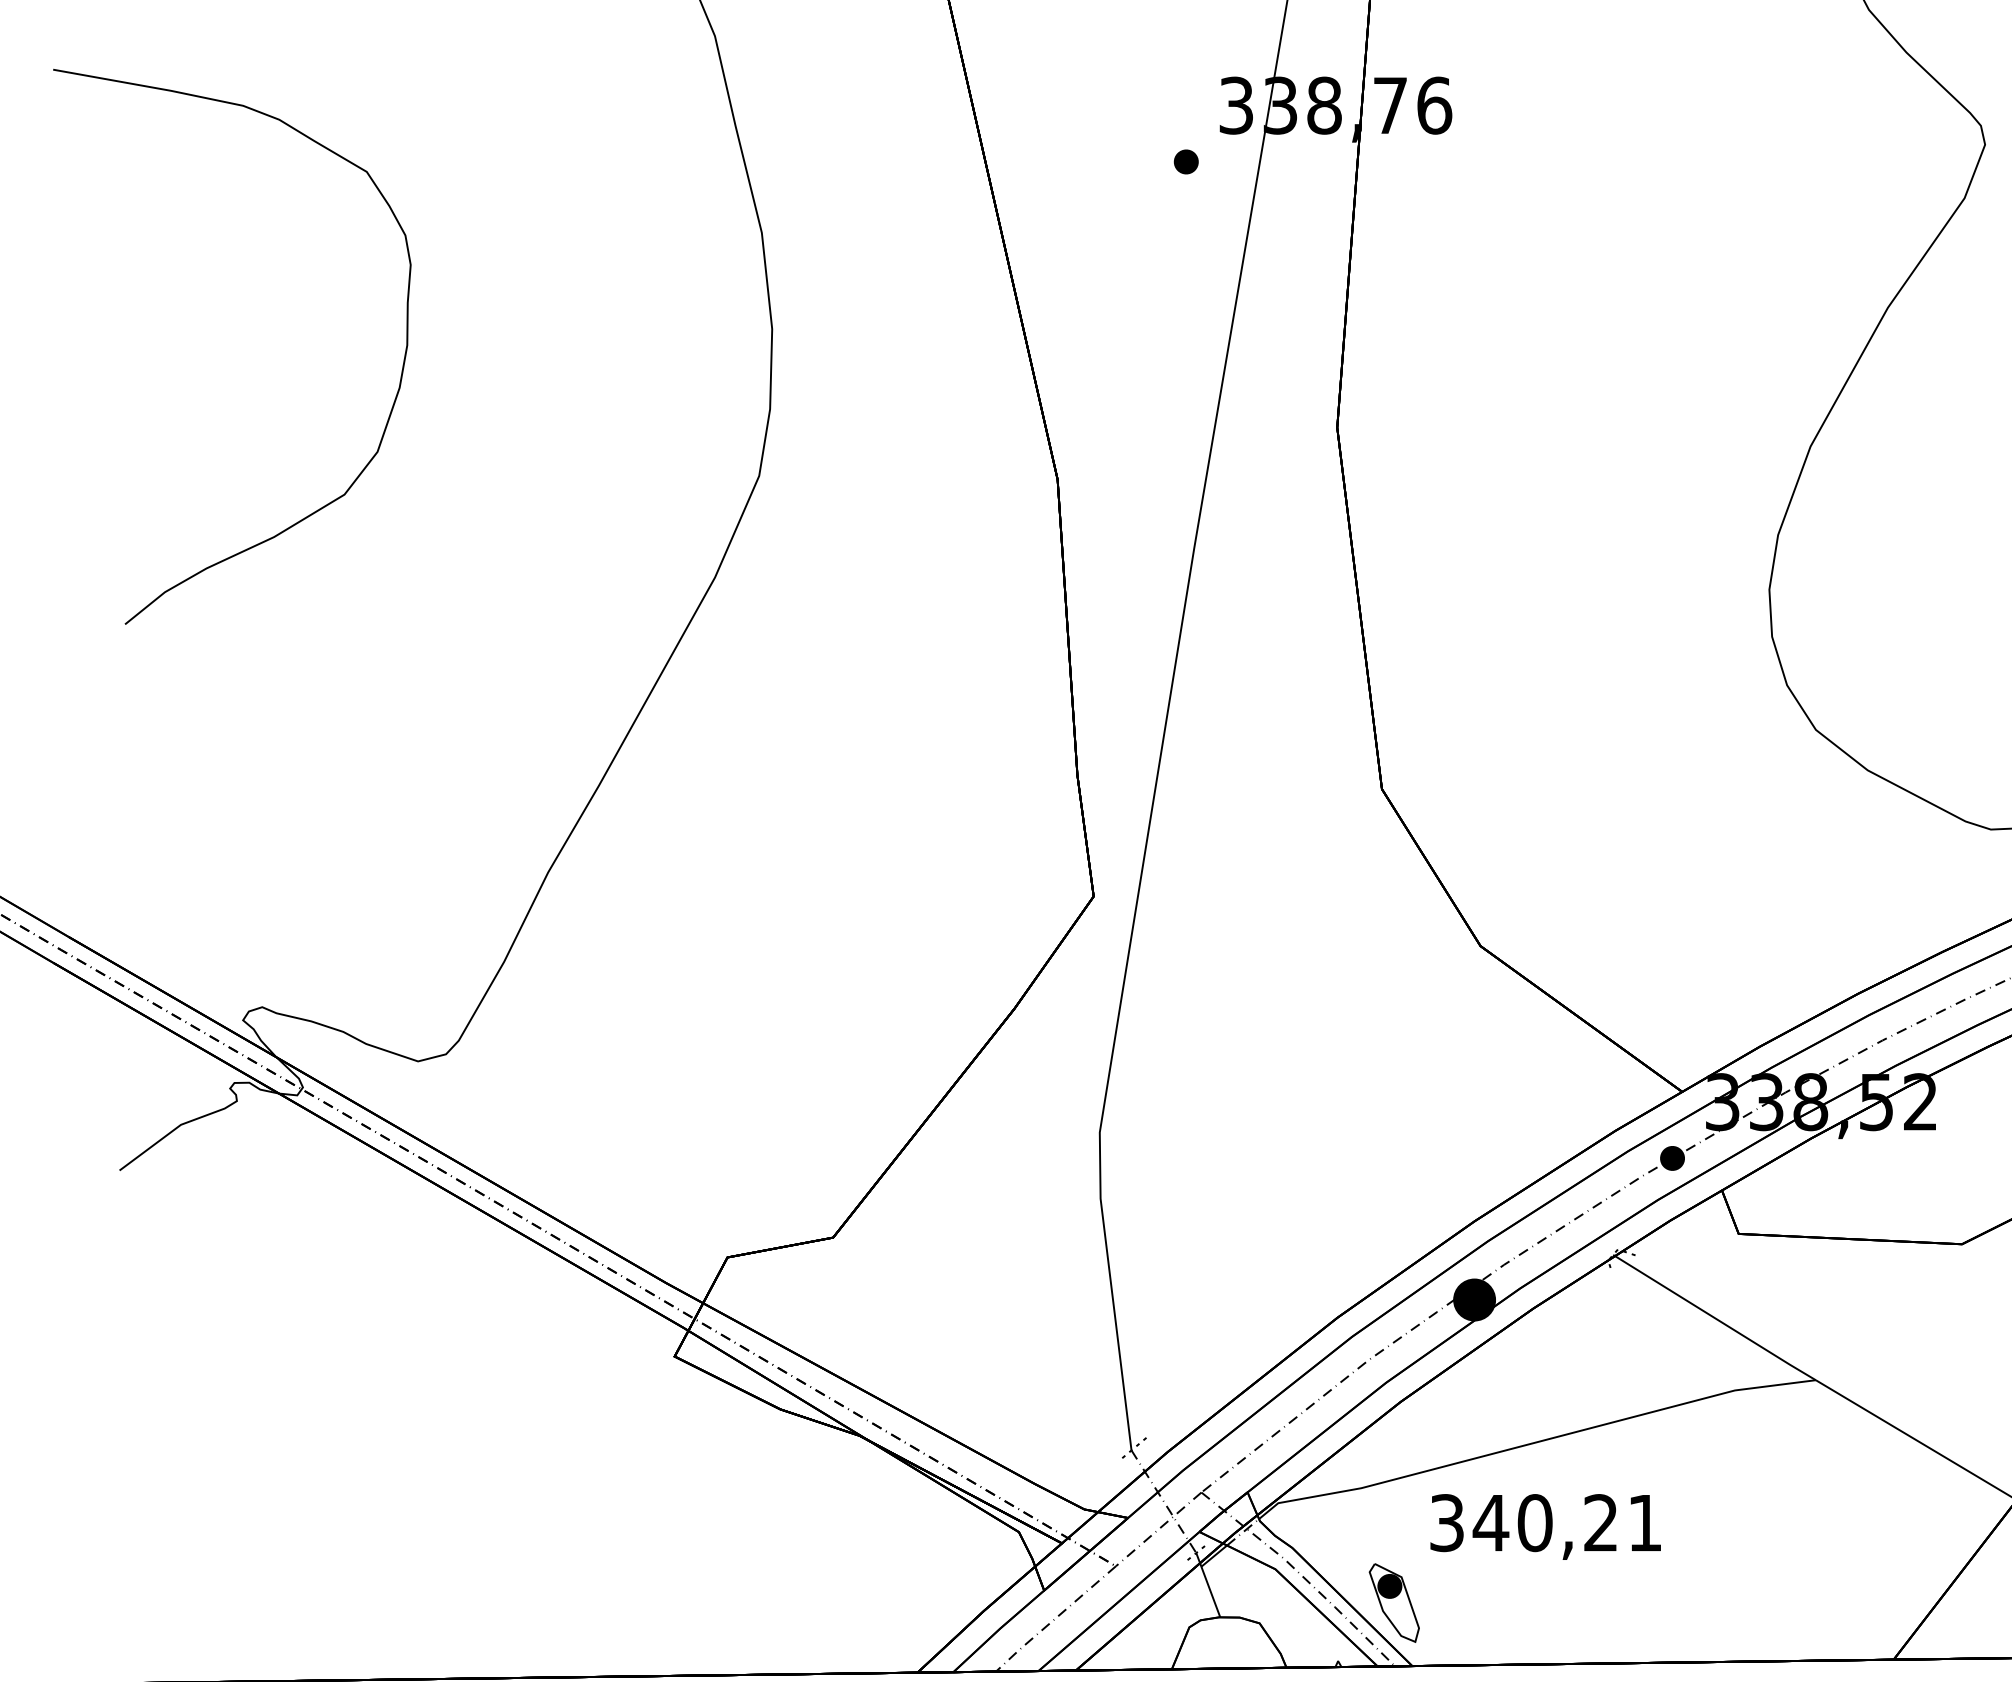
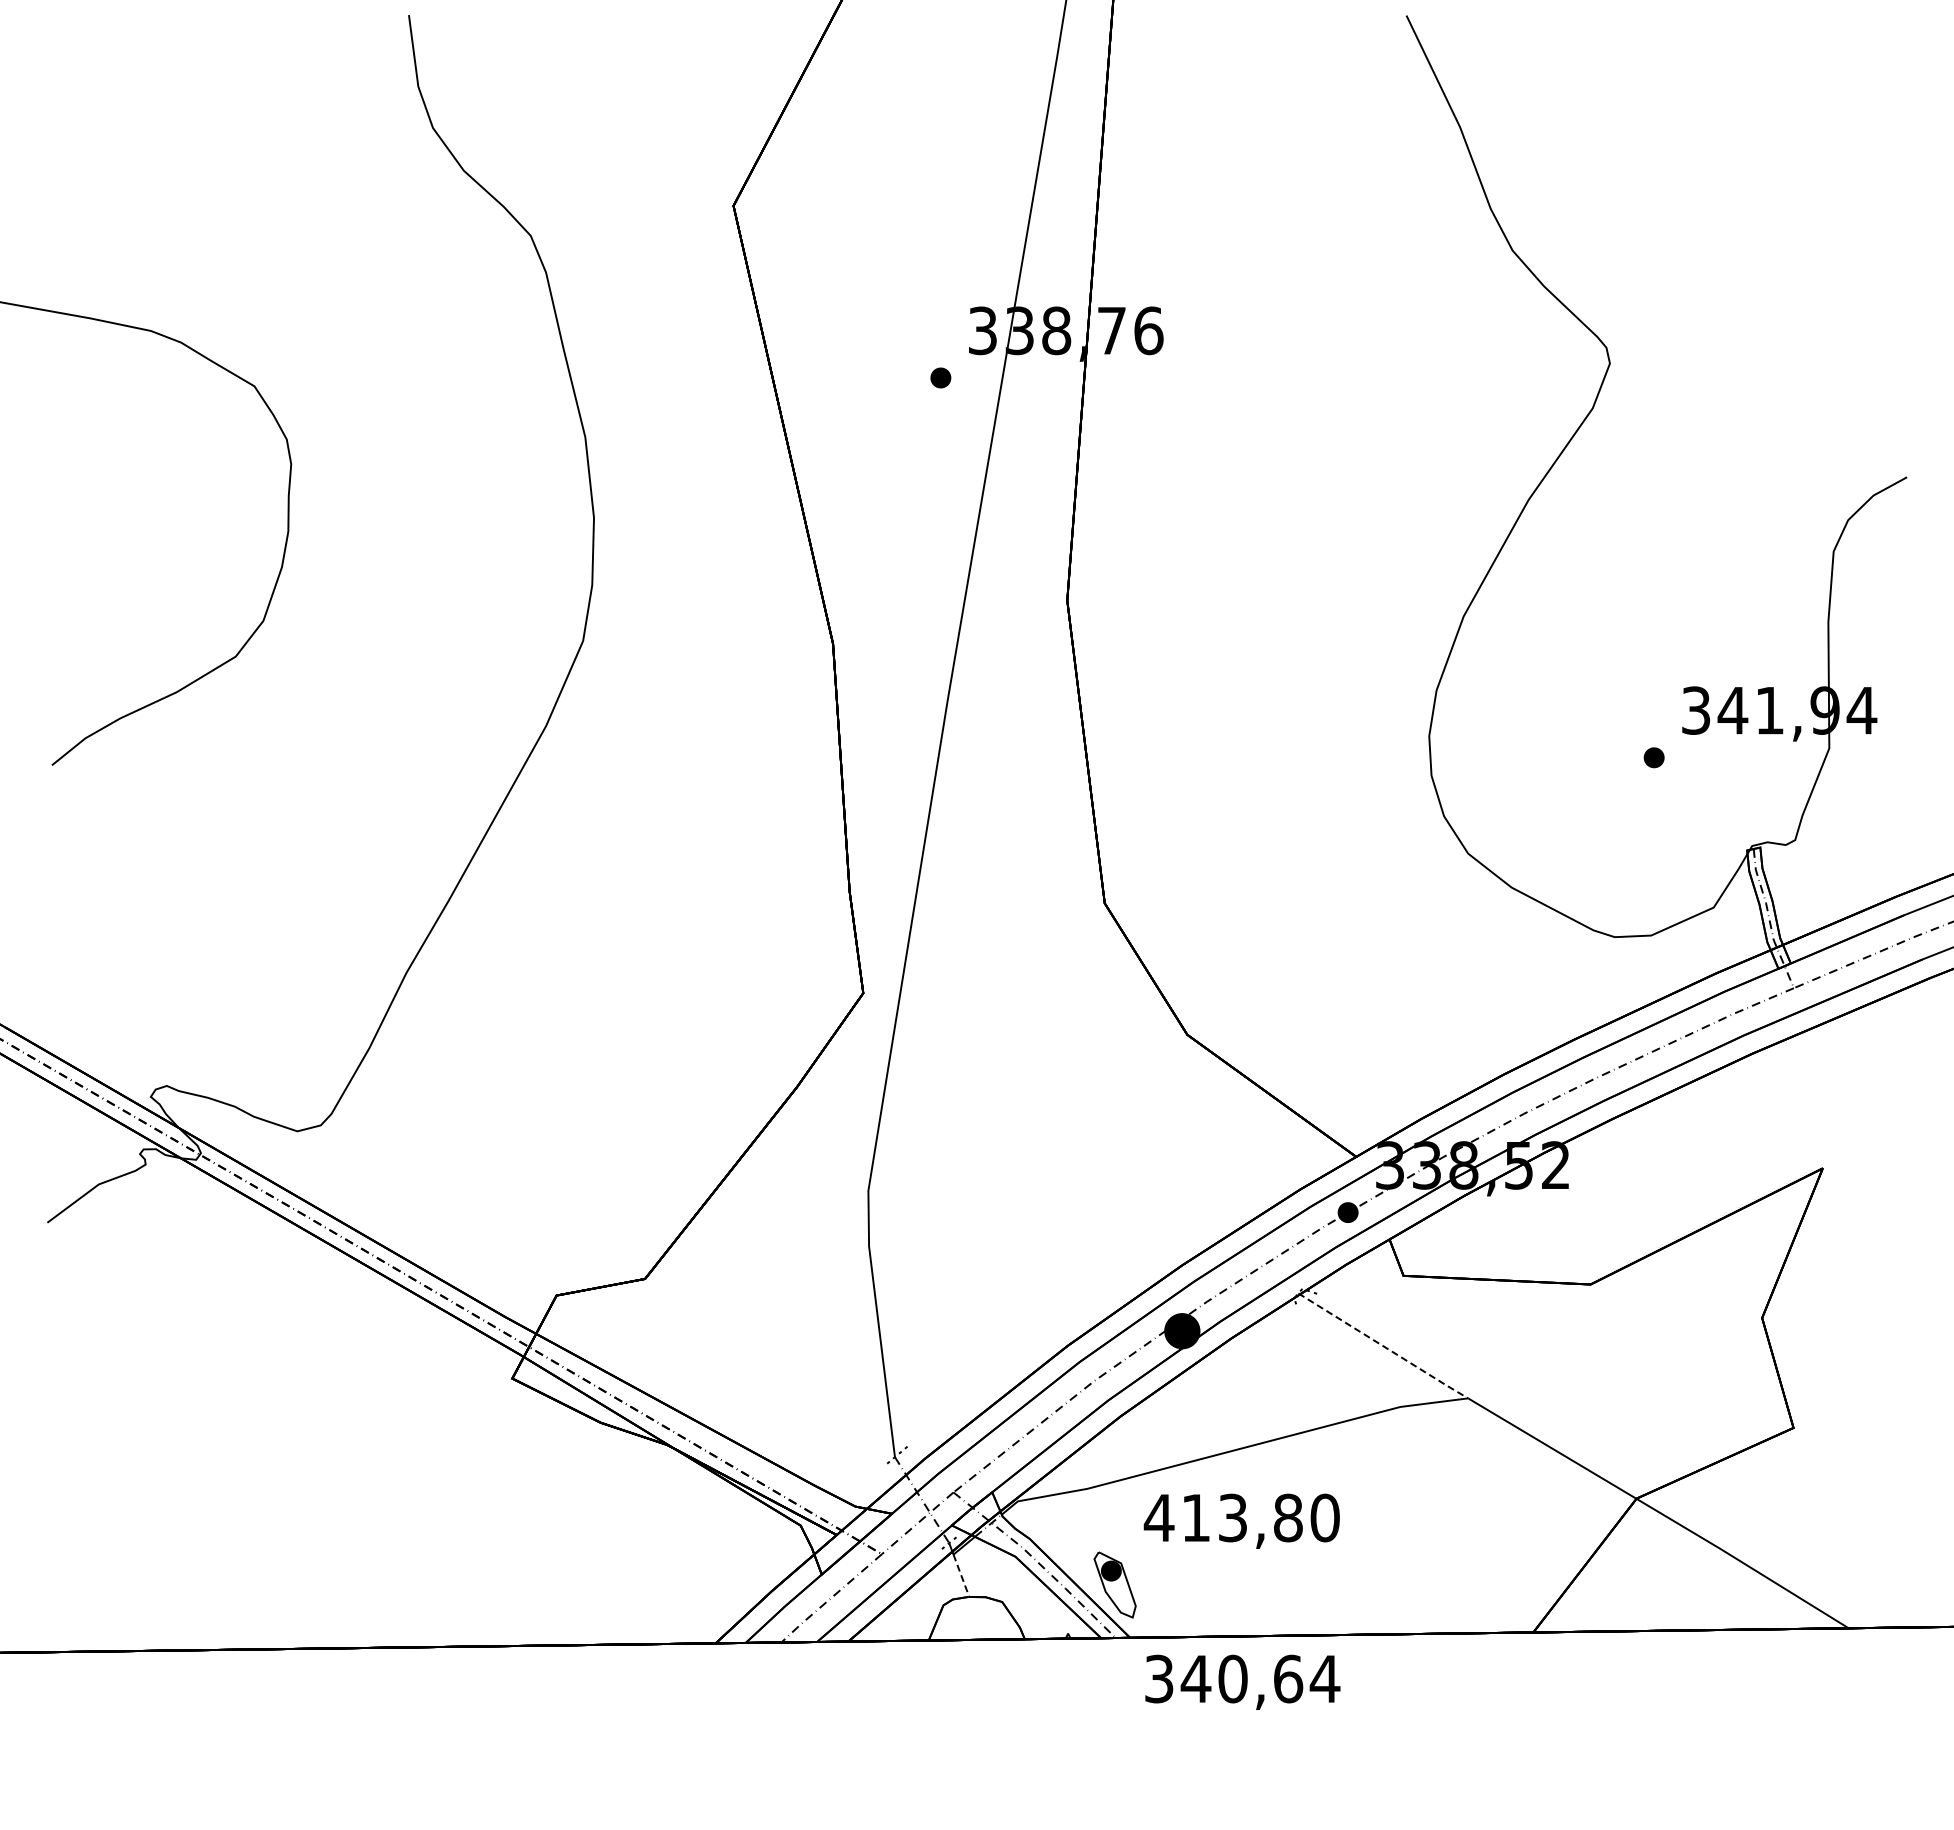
line: (1714, 1318) -> (1383, 1346), solid -> dashed
text: (1545, 1522) -> (1241, 1517), 340,21 -> 413,80
line: (1210, 1591) -> (961, 1575), solid -> dashed

